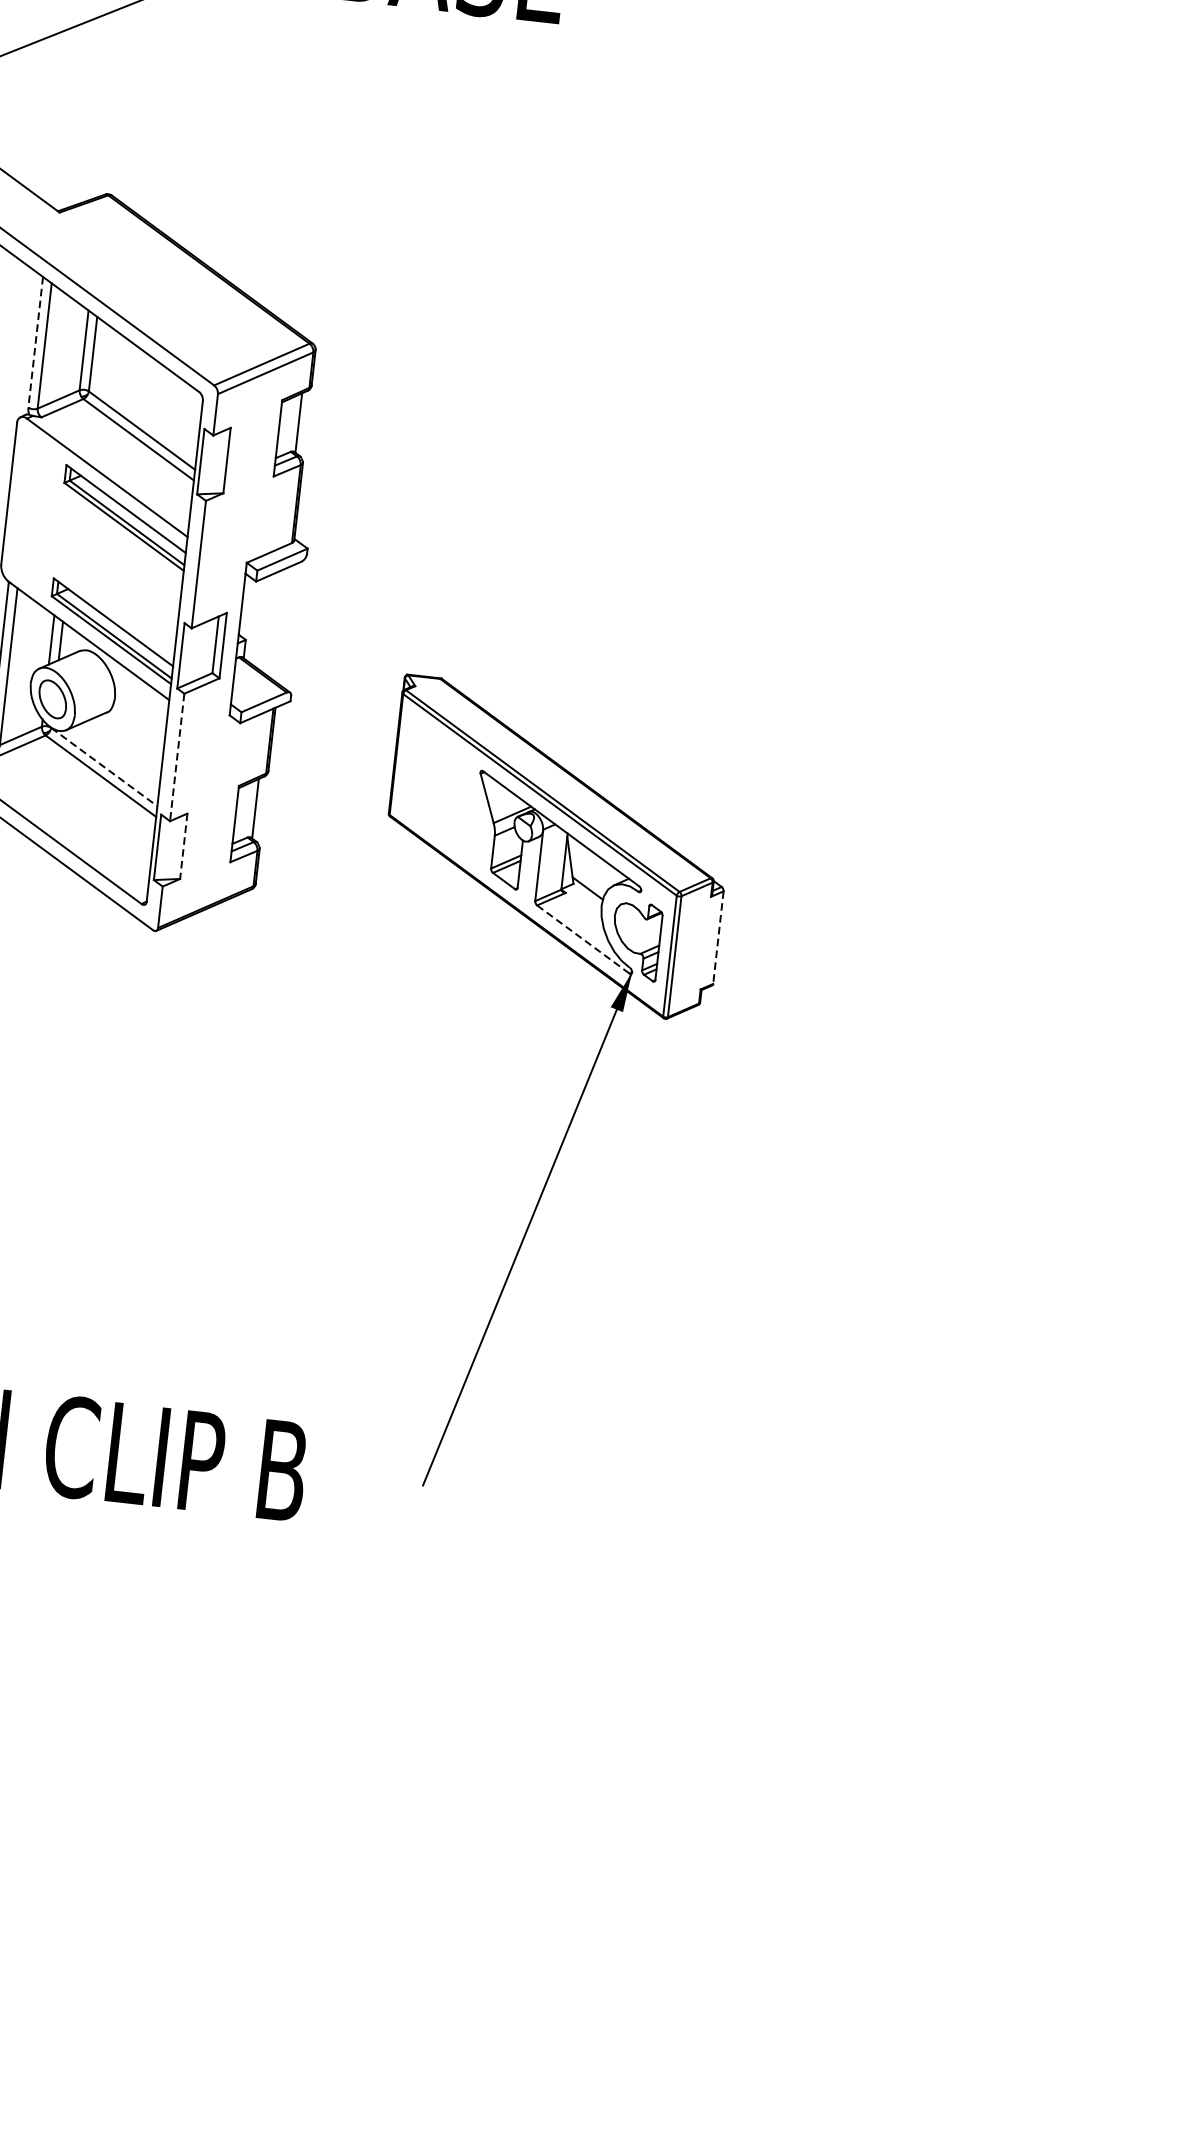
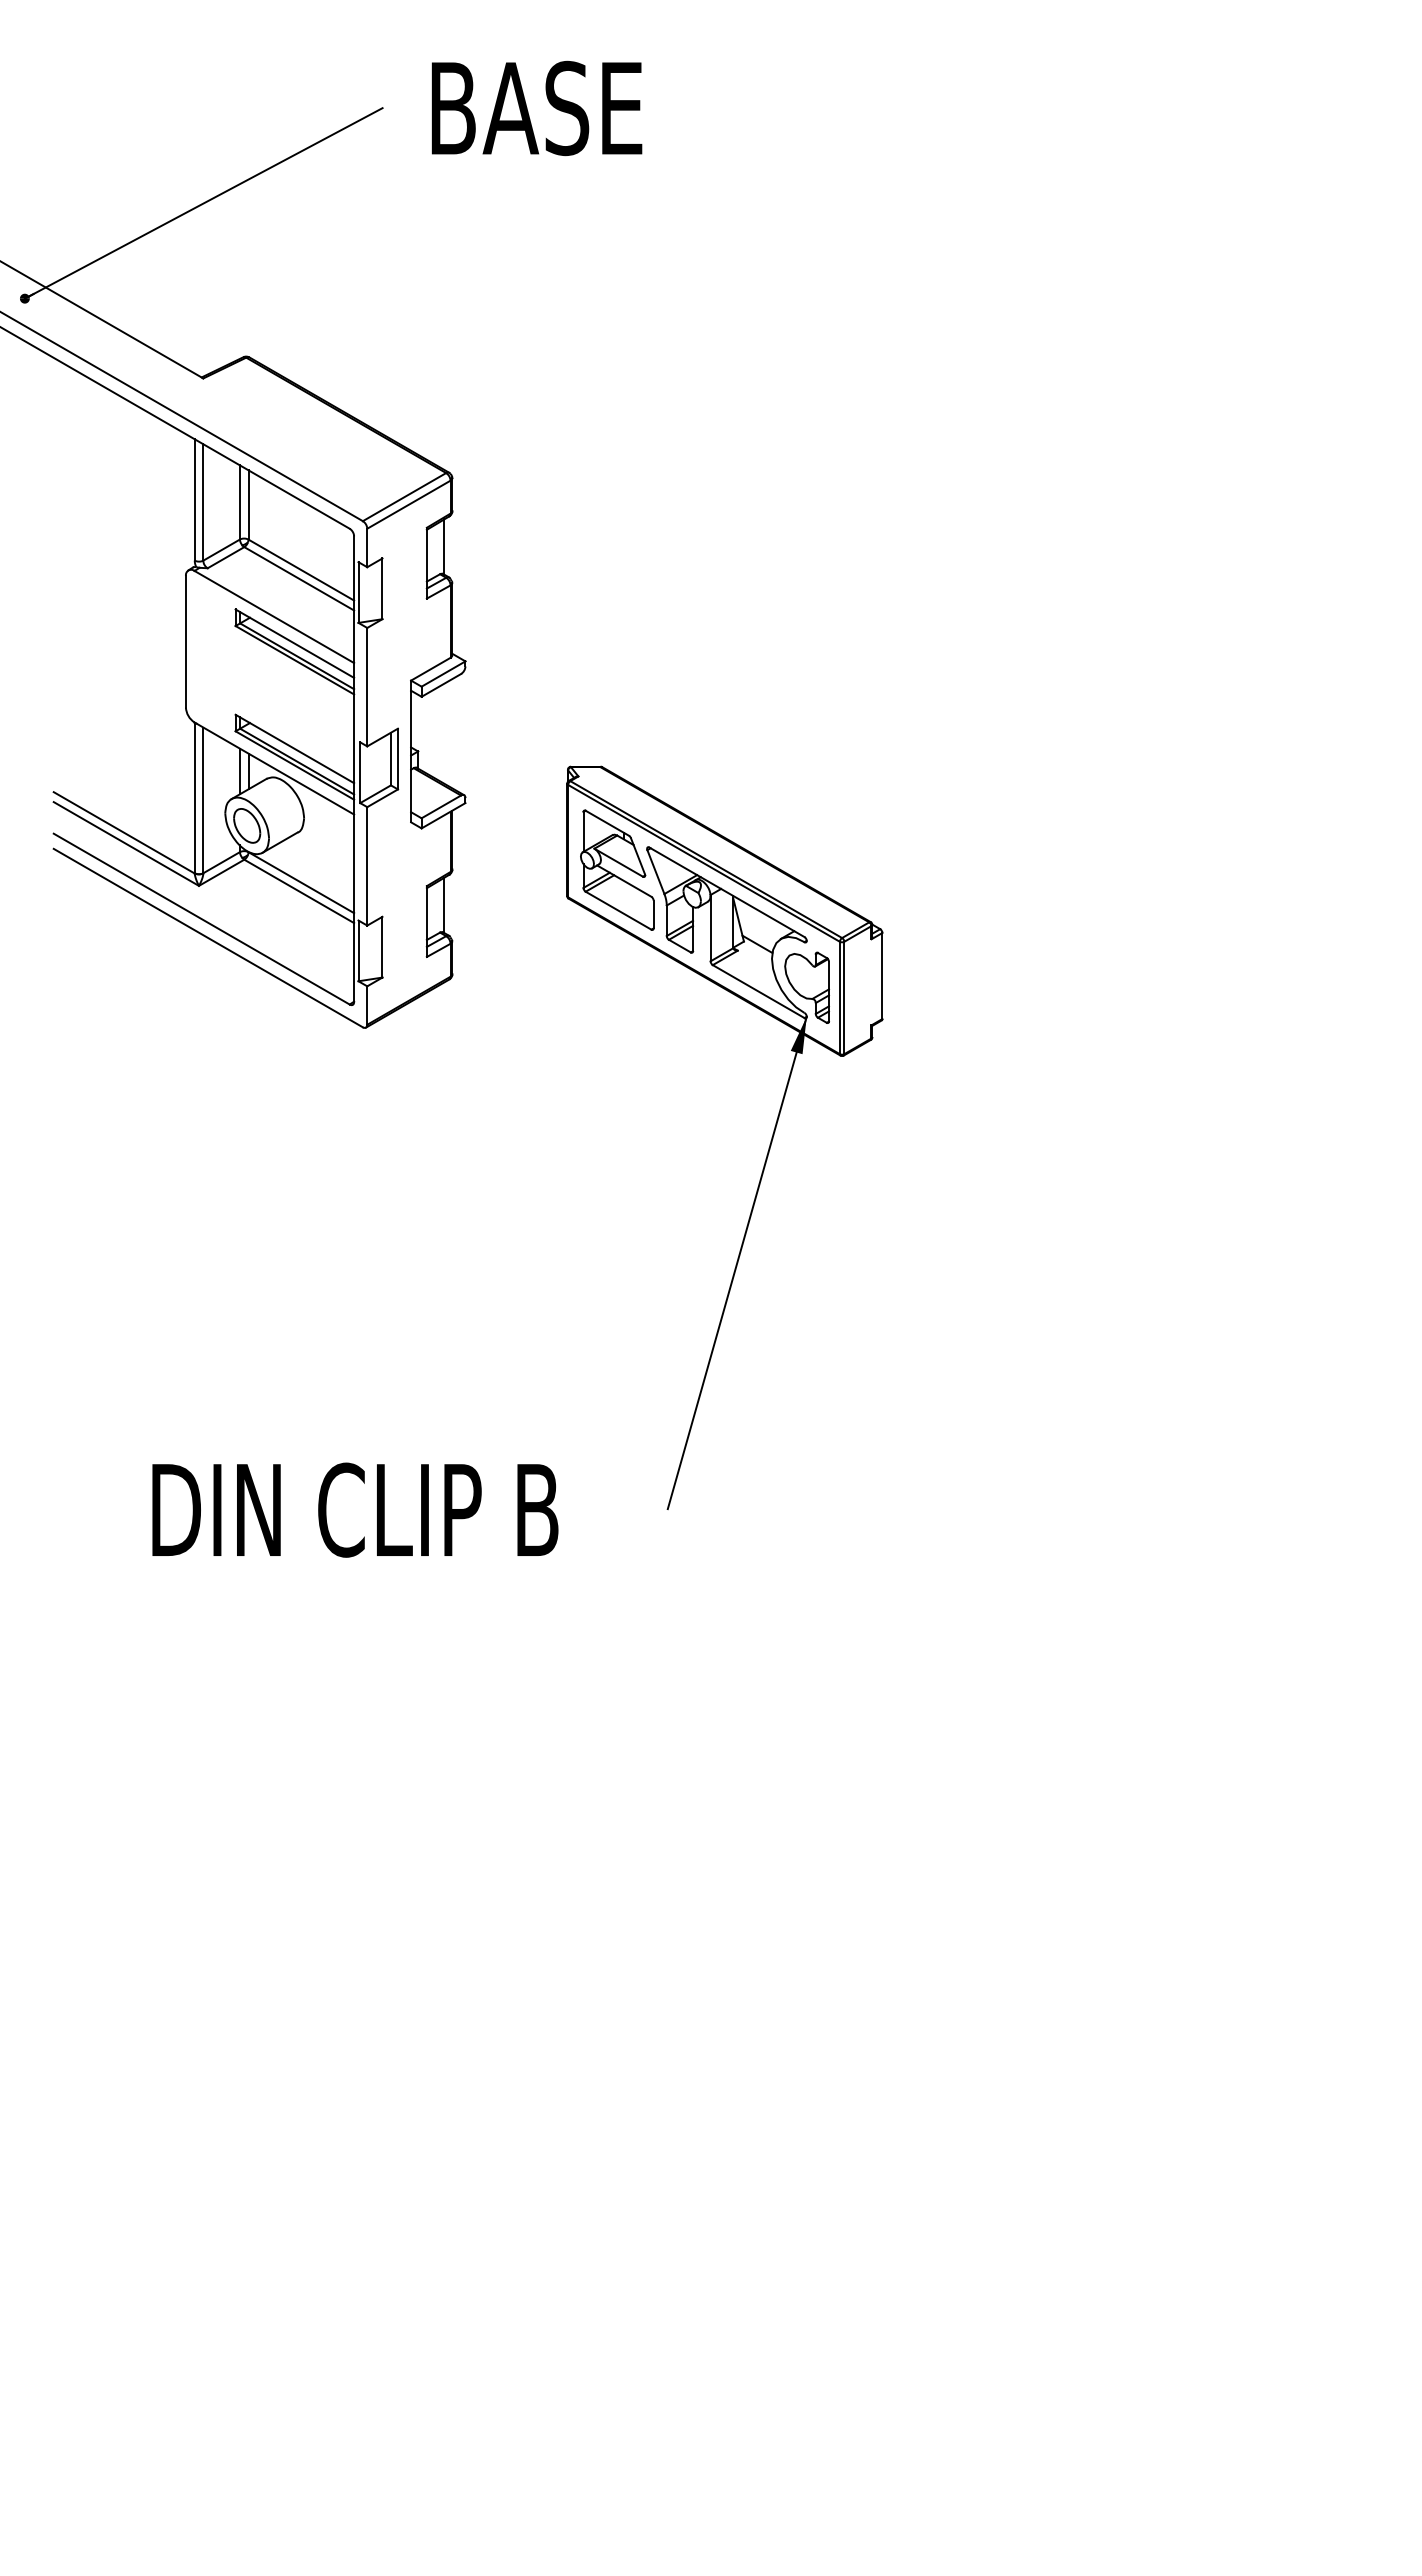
line: (35, 341) -> (194, 499), dashed -> solid
line: (177, 757) -> (367, 866), dashed -> solid
line: (104, 766) -> (301, 882), dashed -> solid
part: (446, 791) -> (617, 869), added
line: (183, 846) -> (382, 947), dashed -> solid
line: (718, 938) -> (882, 976), dashed -> solid
line: (583, 939) -> (758, 991), dashed -> solid

